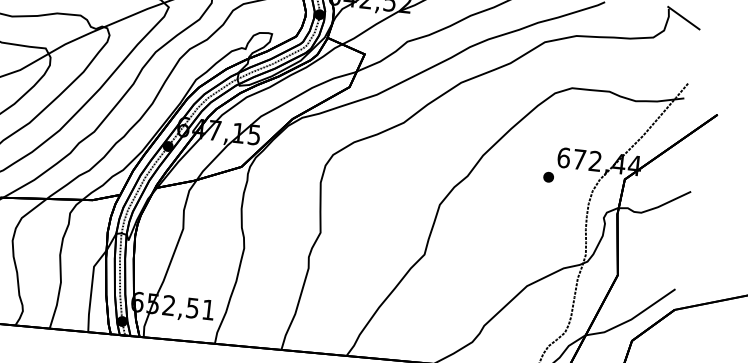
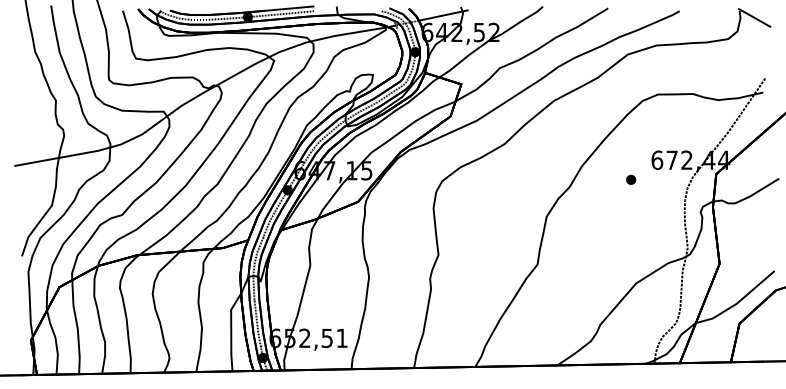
part: (549, 176) -> (631, 179), moved

